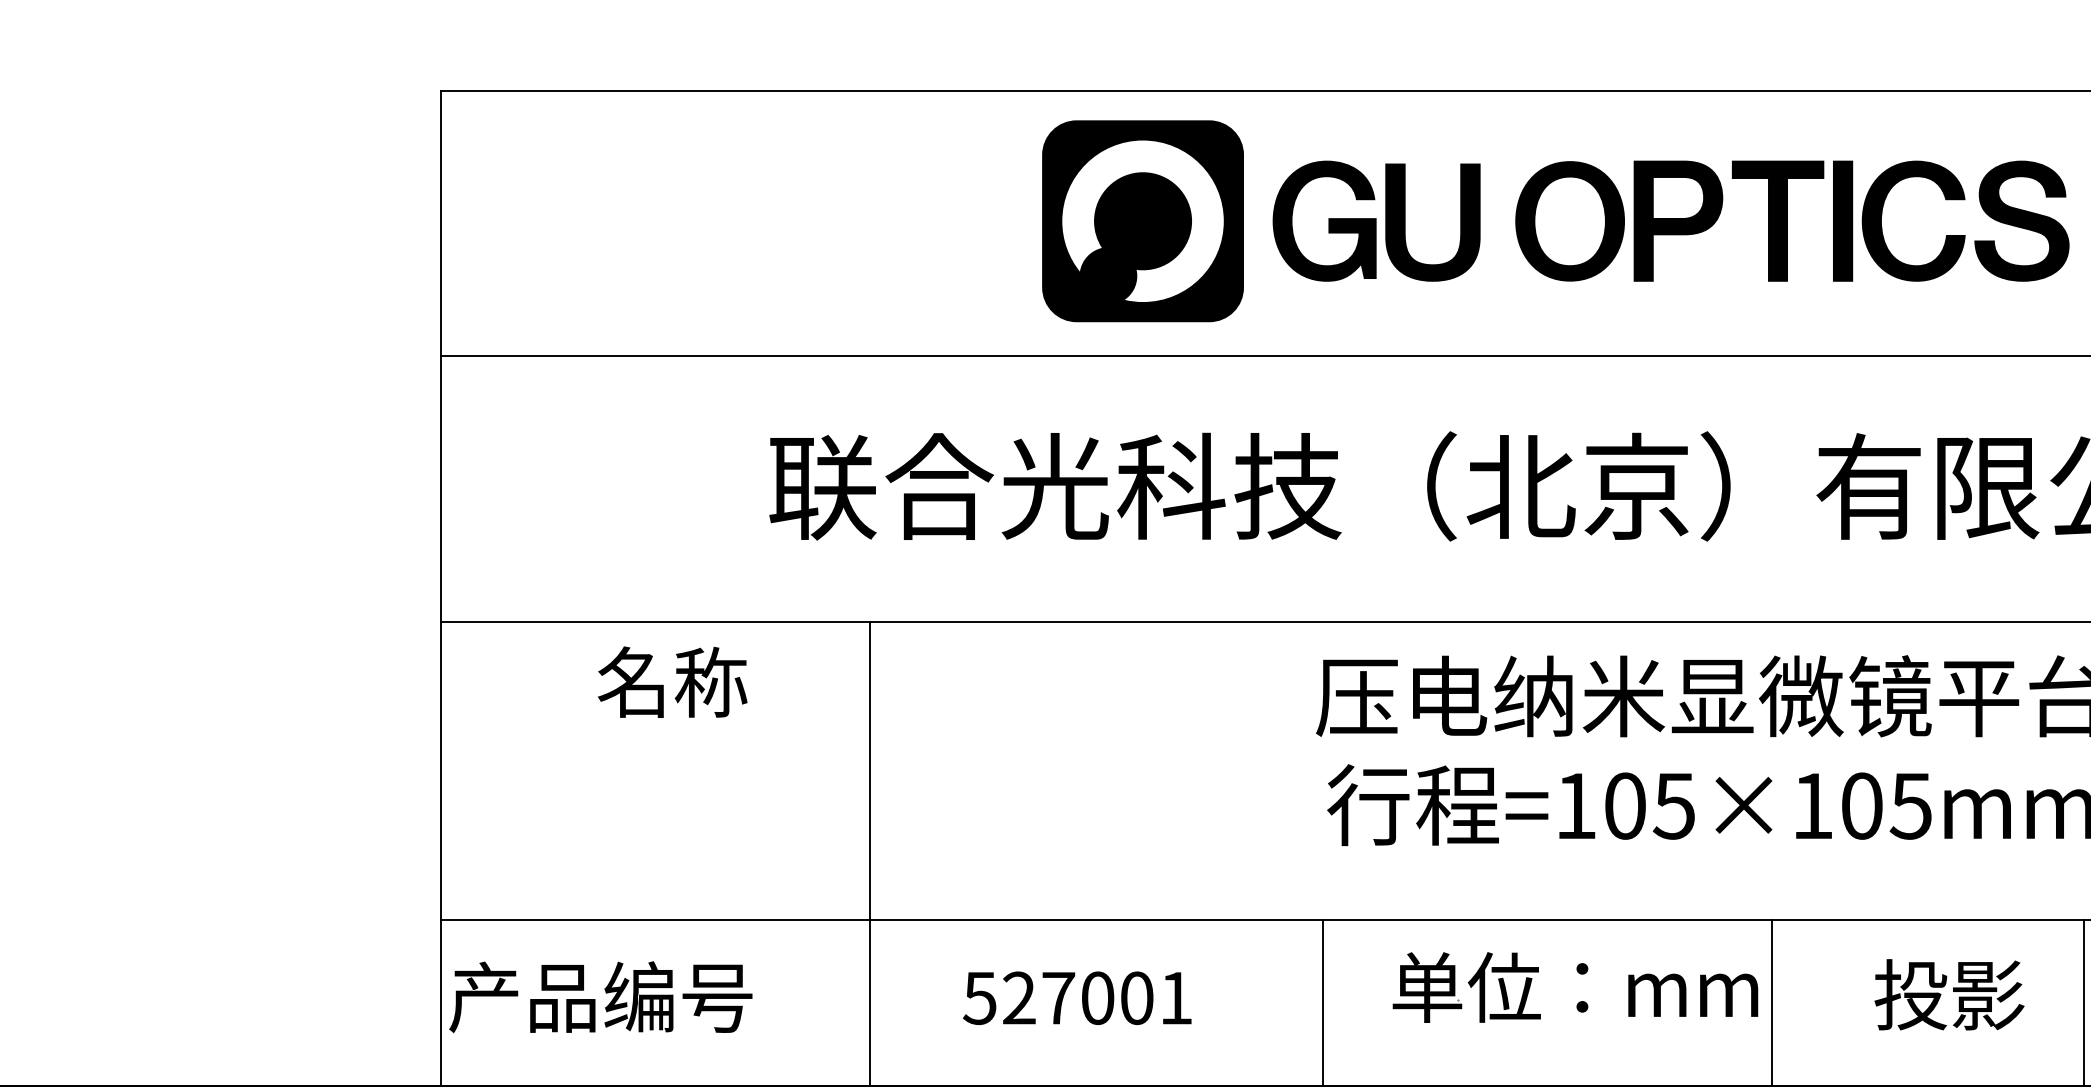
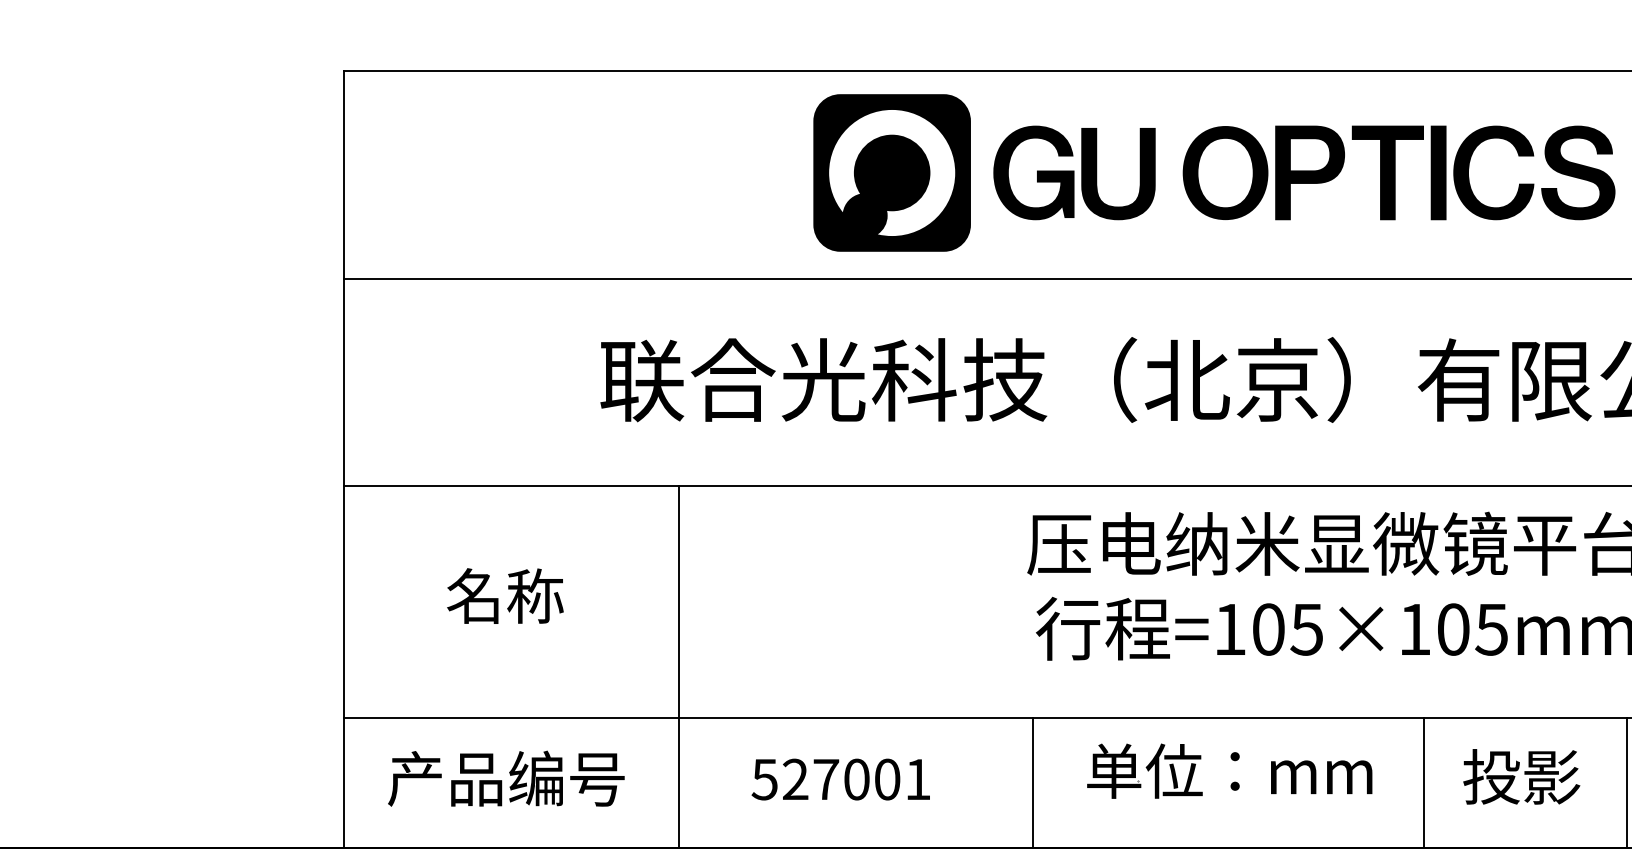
text: (672, 681) -> (505, 595), moved
text: (600, 997) -> (506, 778), moved
line: (1772, 1002) -> (1424, 782), moved

